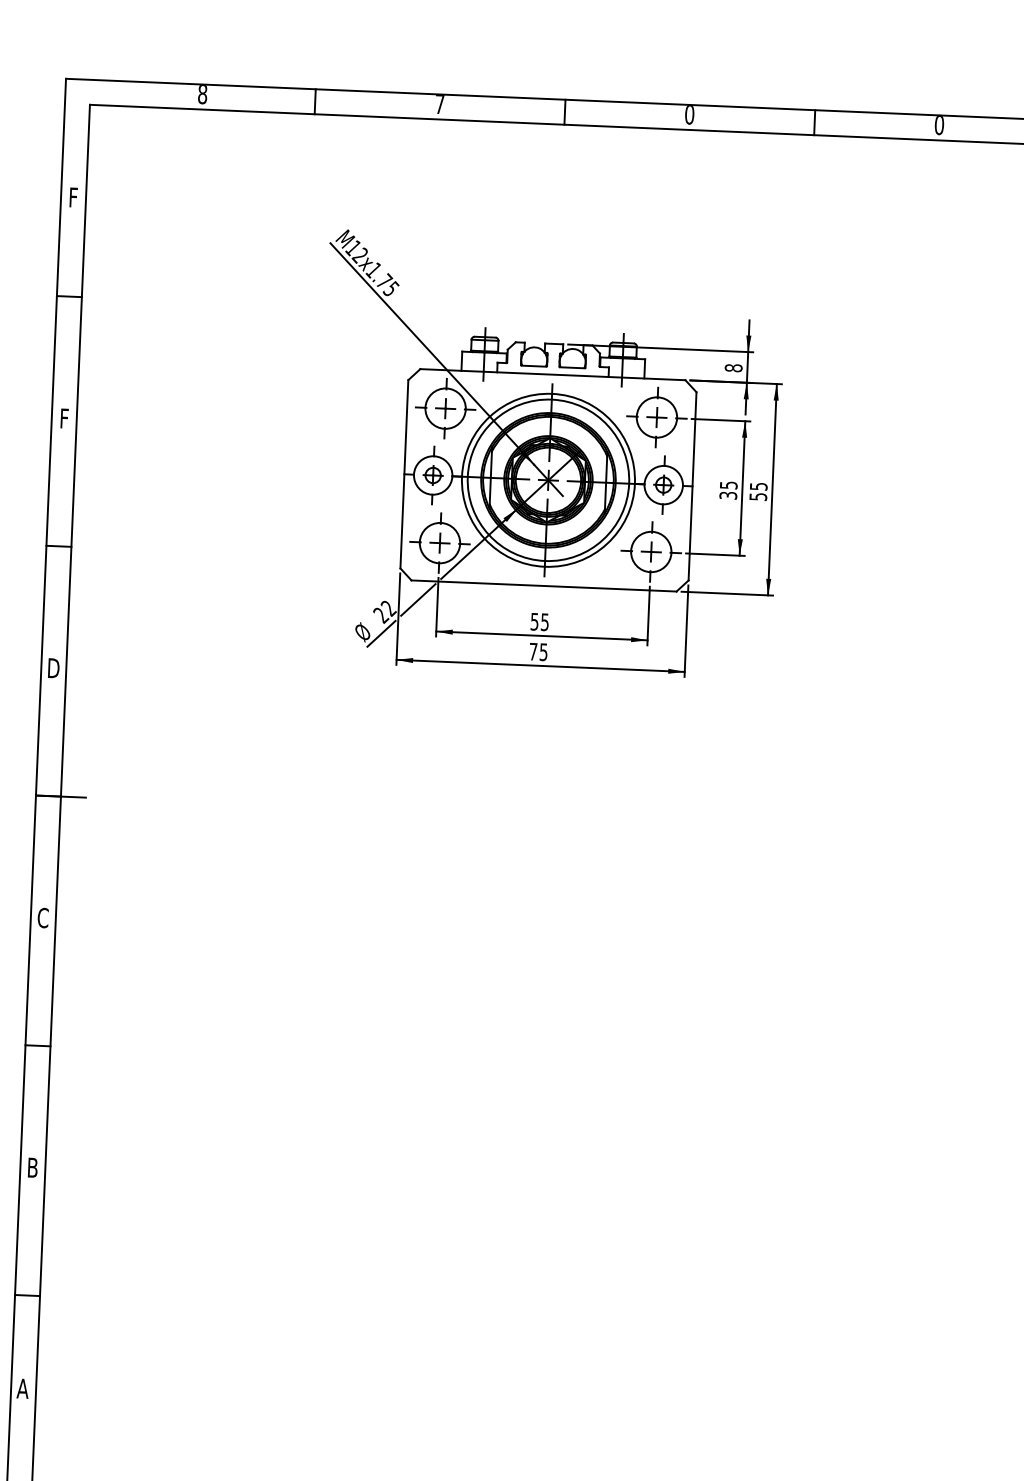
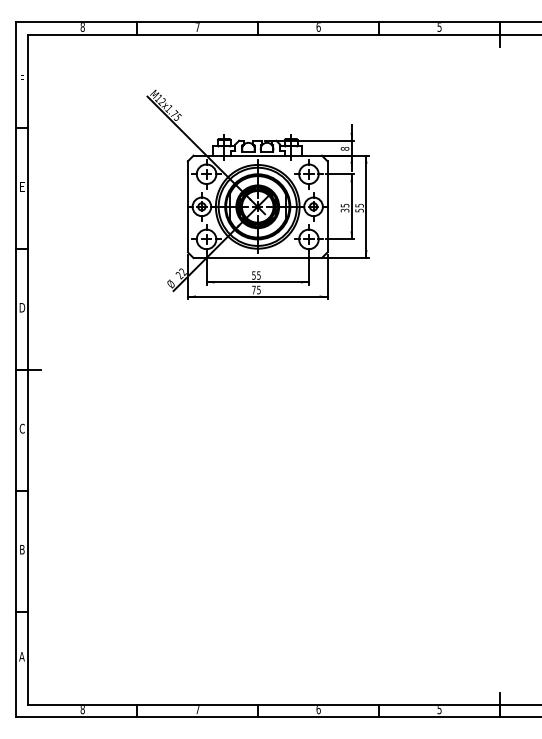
text: (689, 115) -> (318, 27), 0 -> 6
text: (939, 125) -> (439, 27), 0 -> 5
text: (64, 417) -> (22, 186), F -> E

